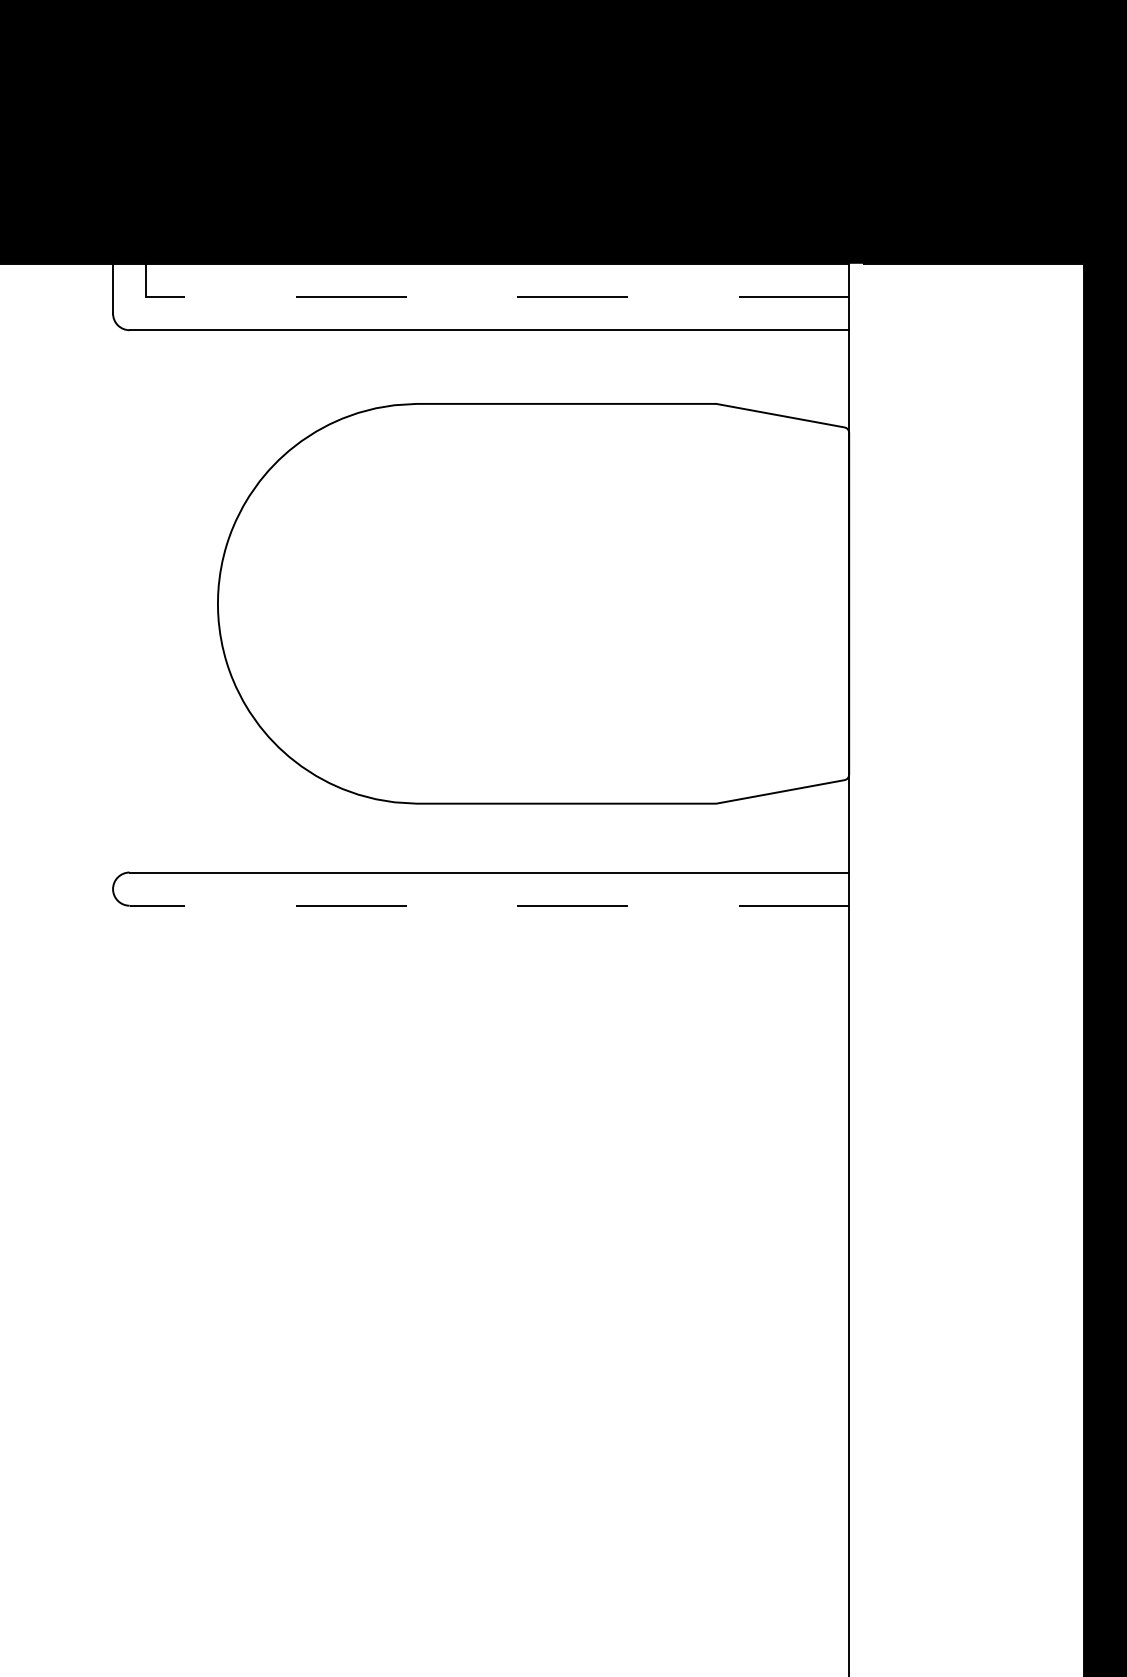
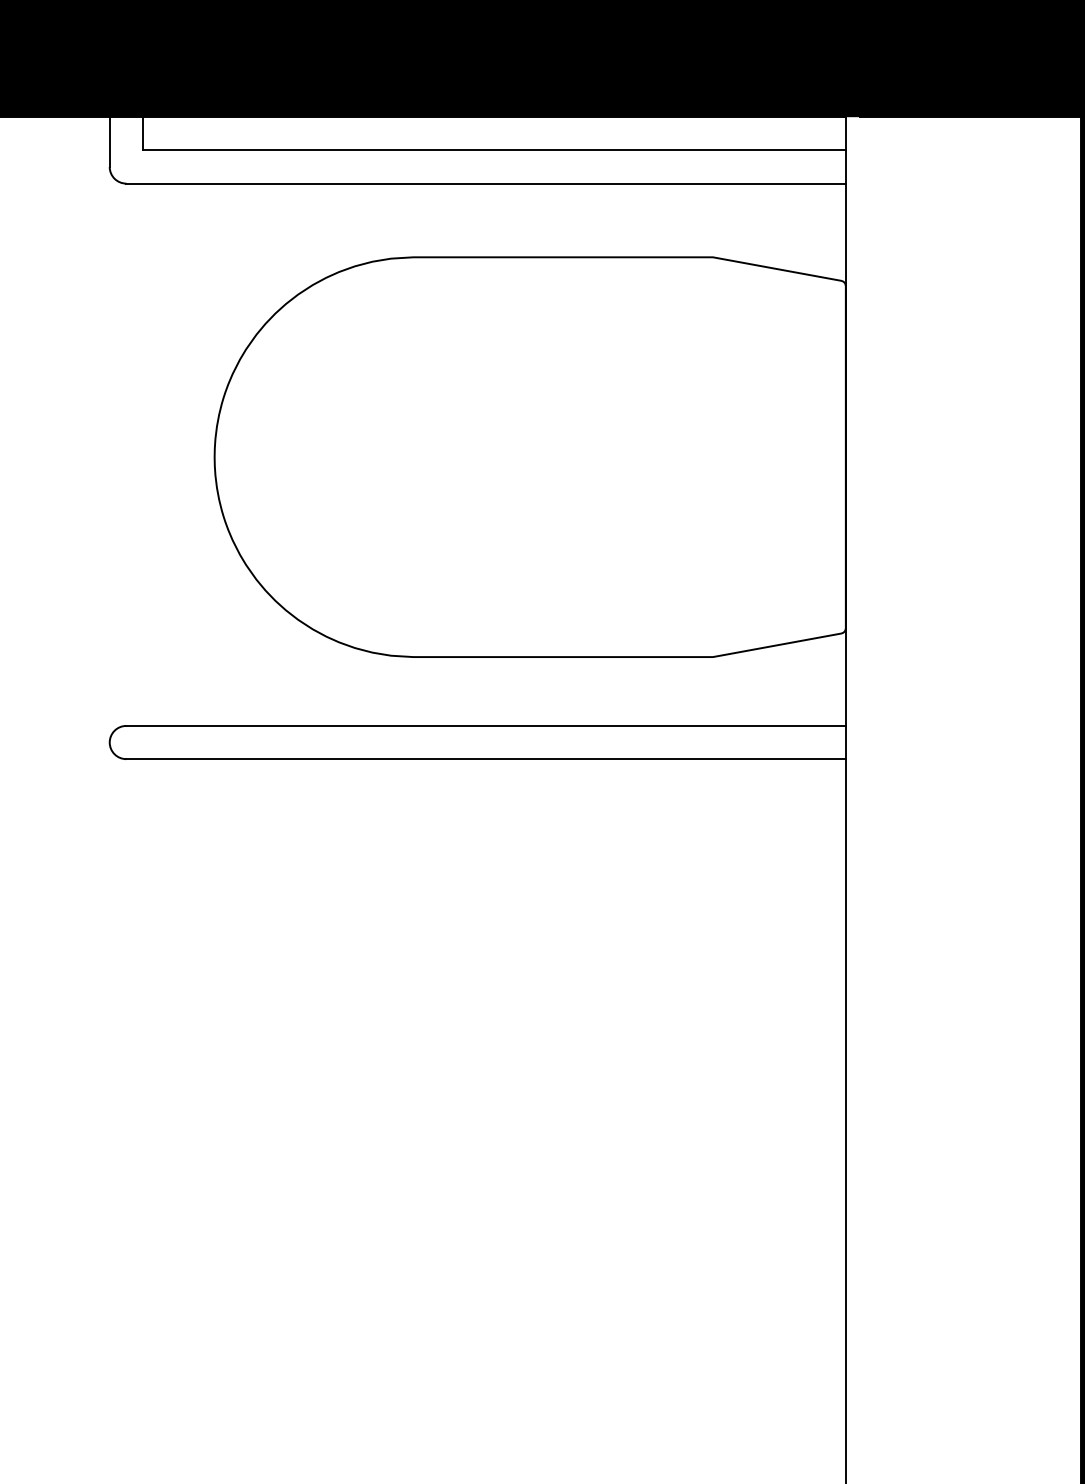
line: (497, 297) -> (494, 150), dashed -> solid
line: (489, 905) -> (486, 758), dashed -> solid

